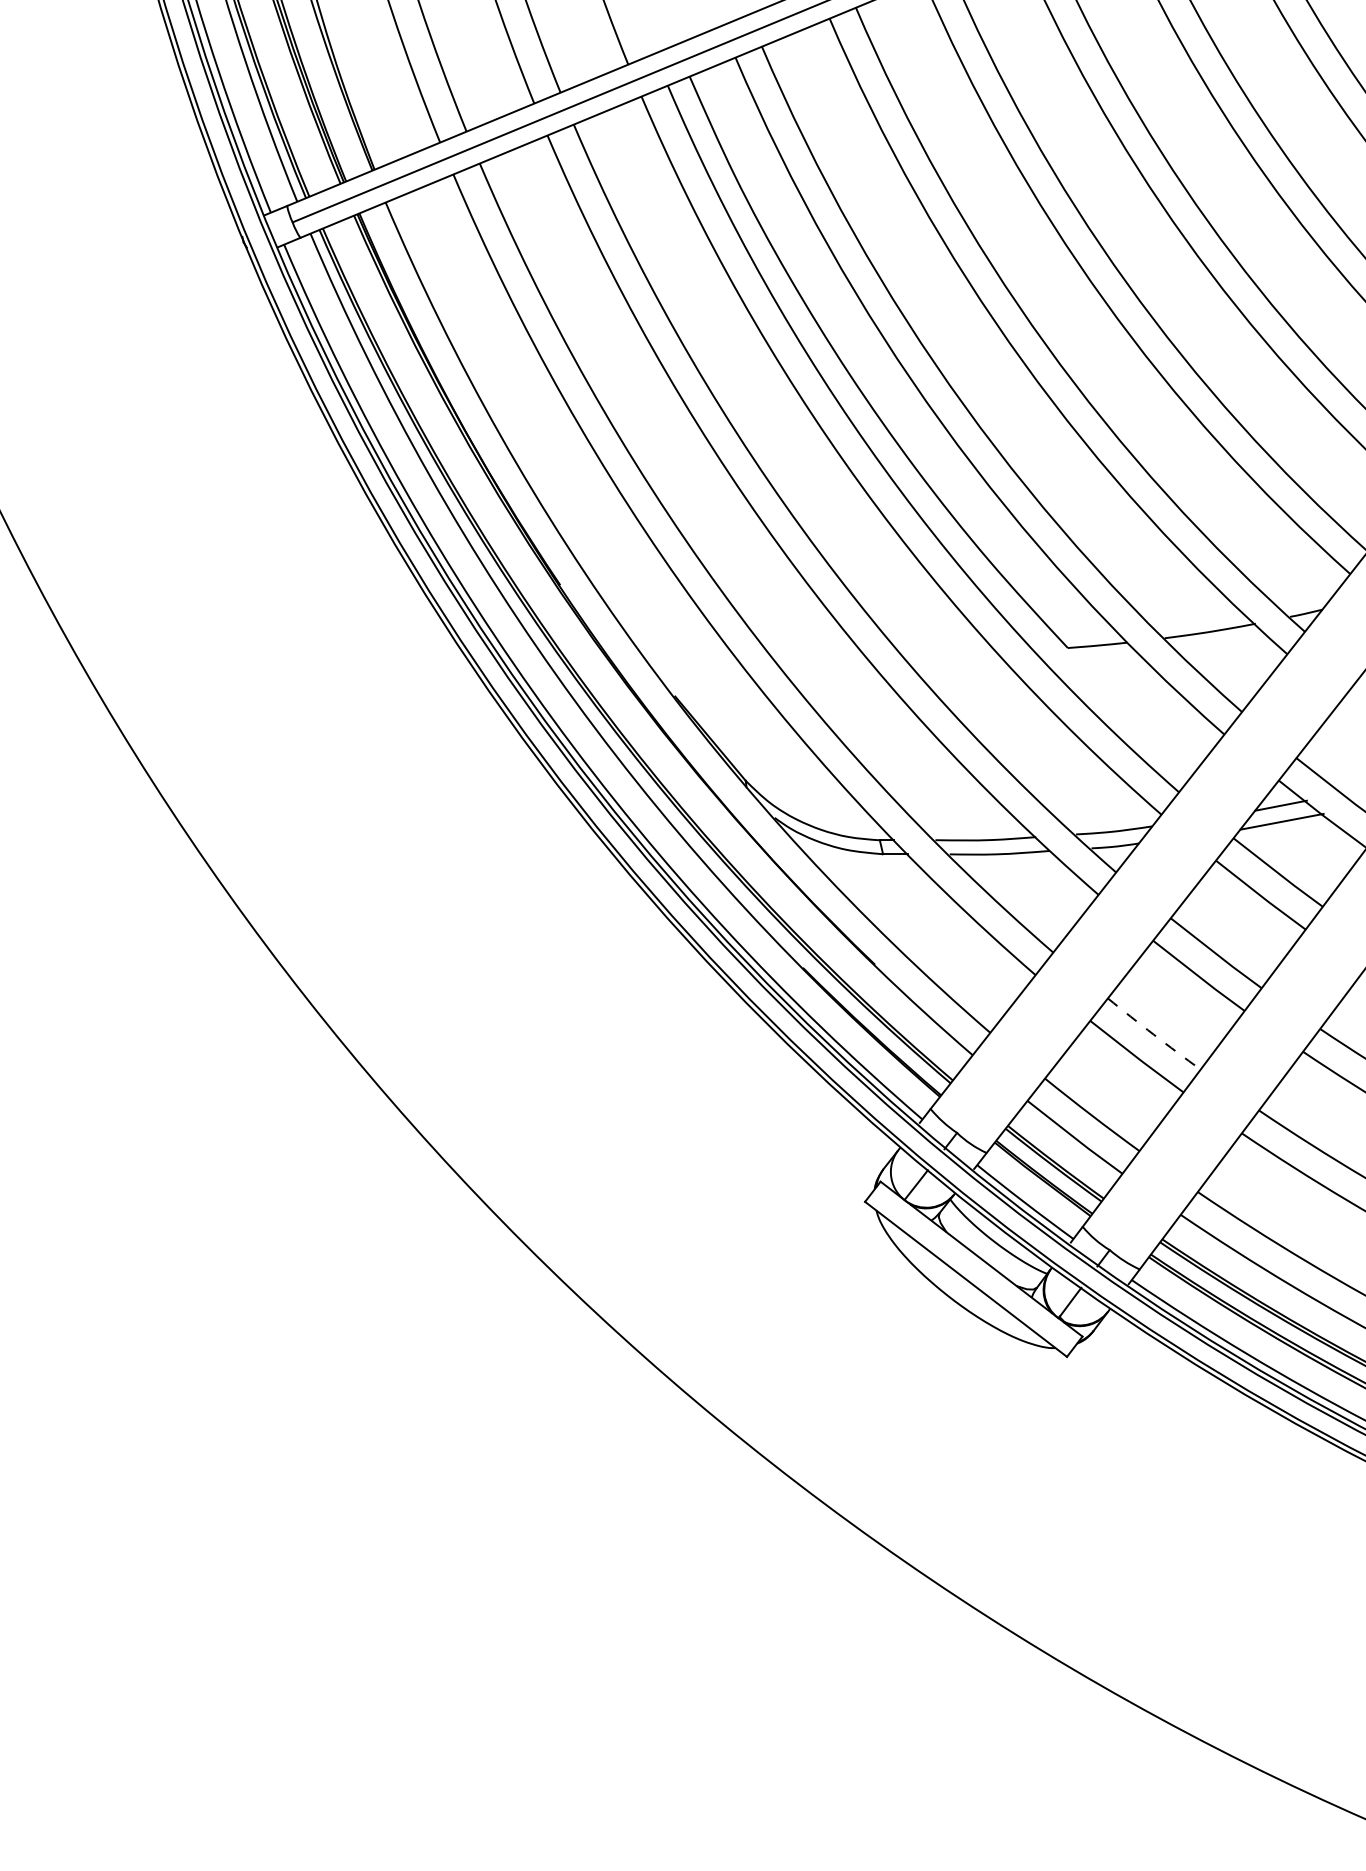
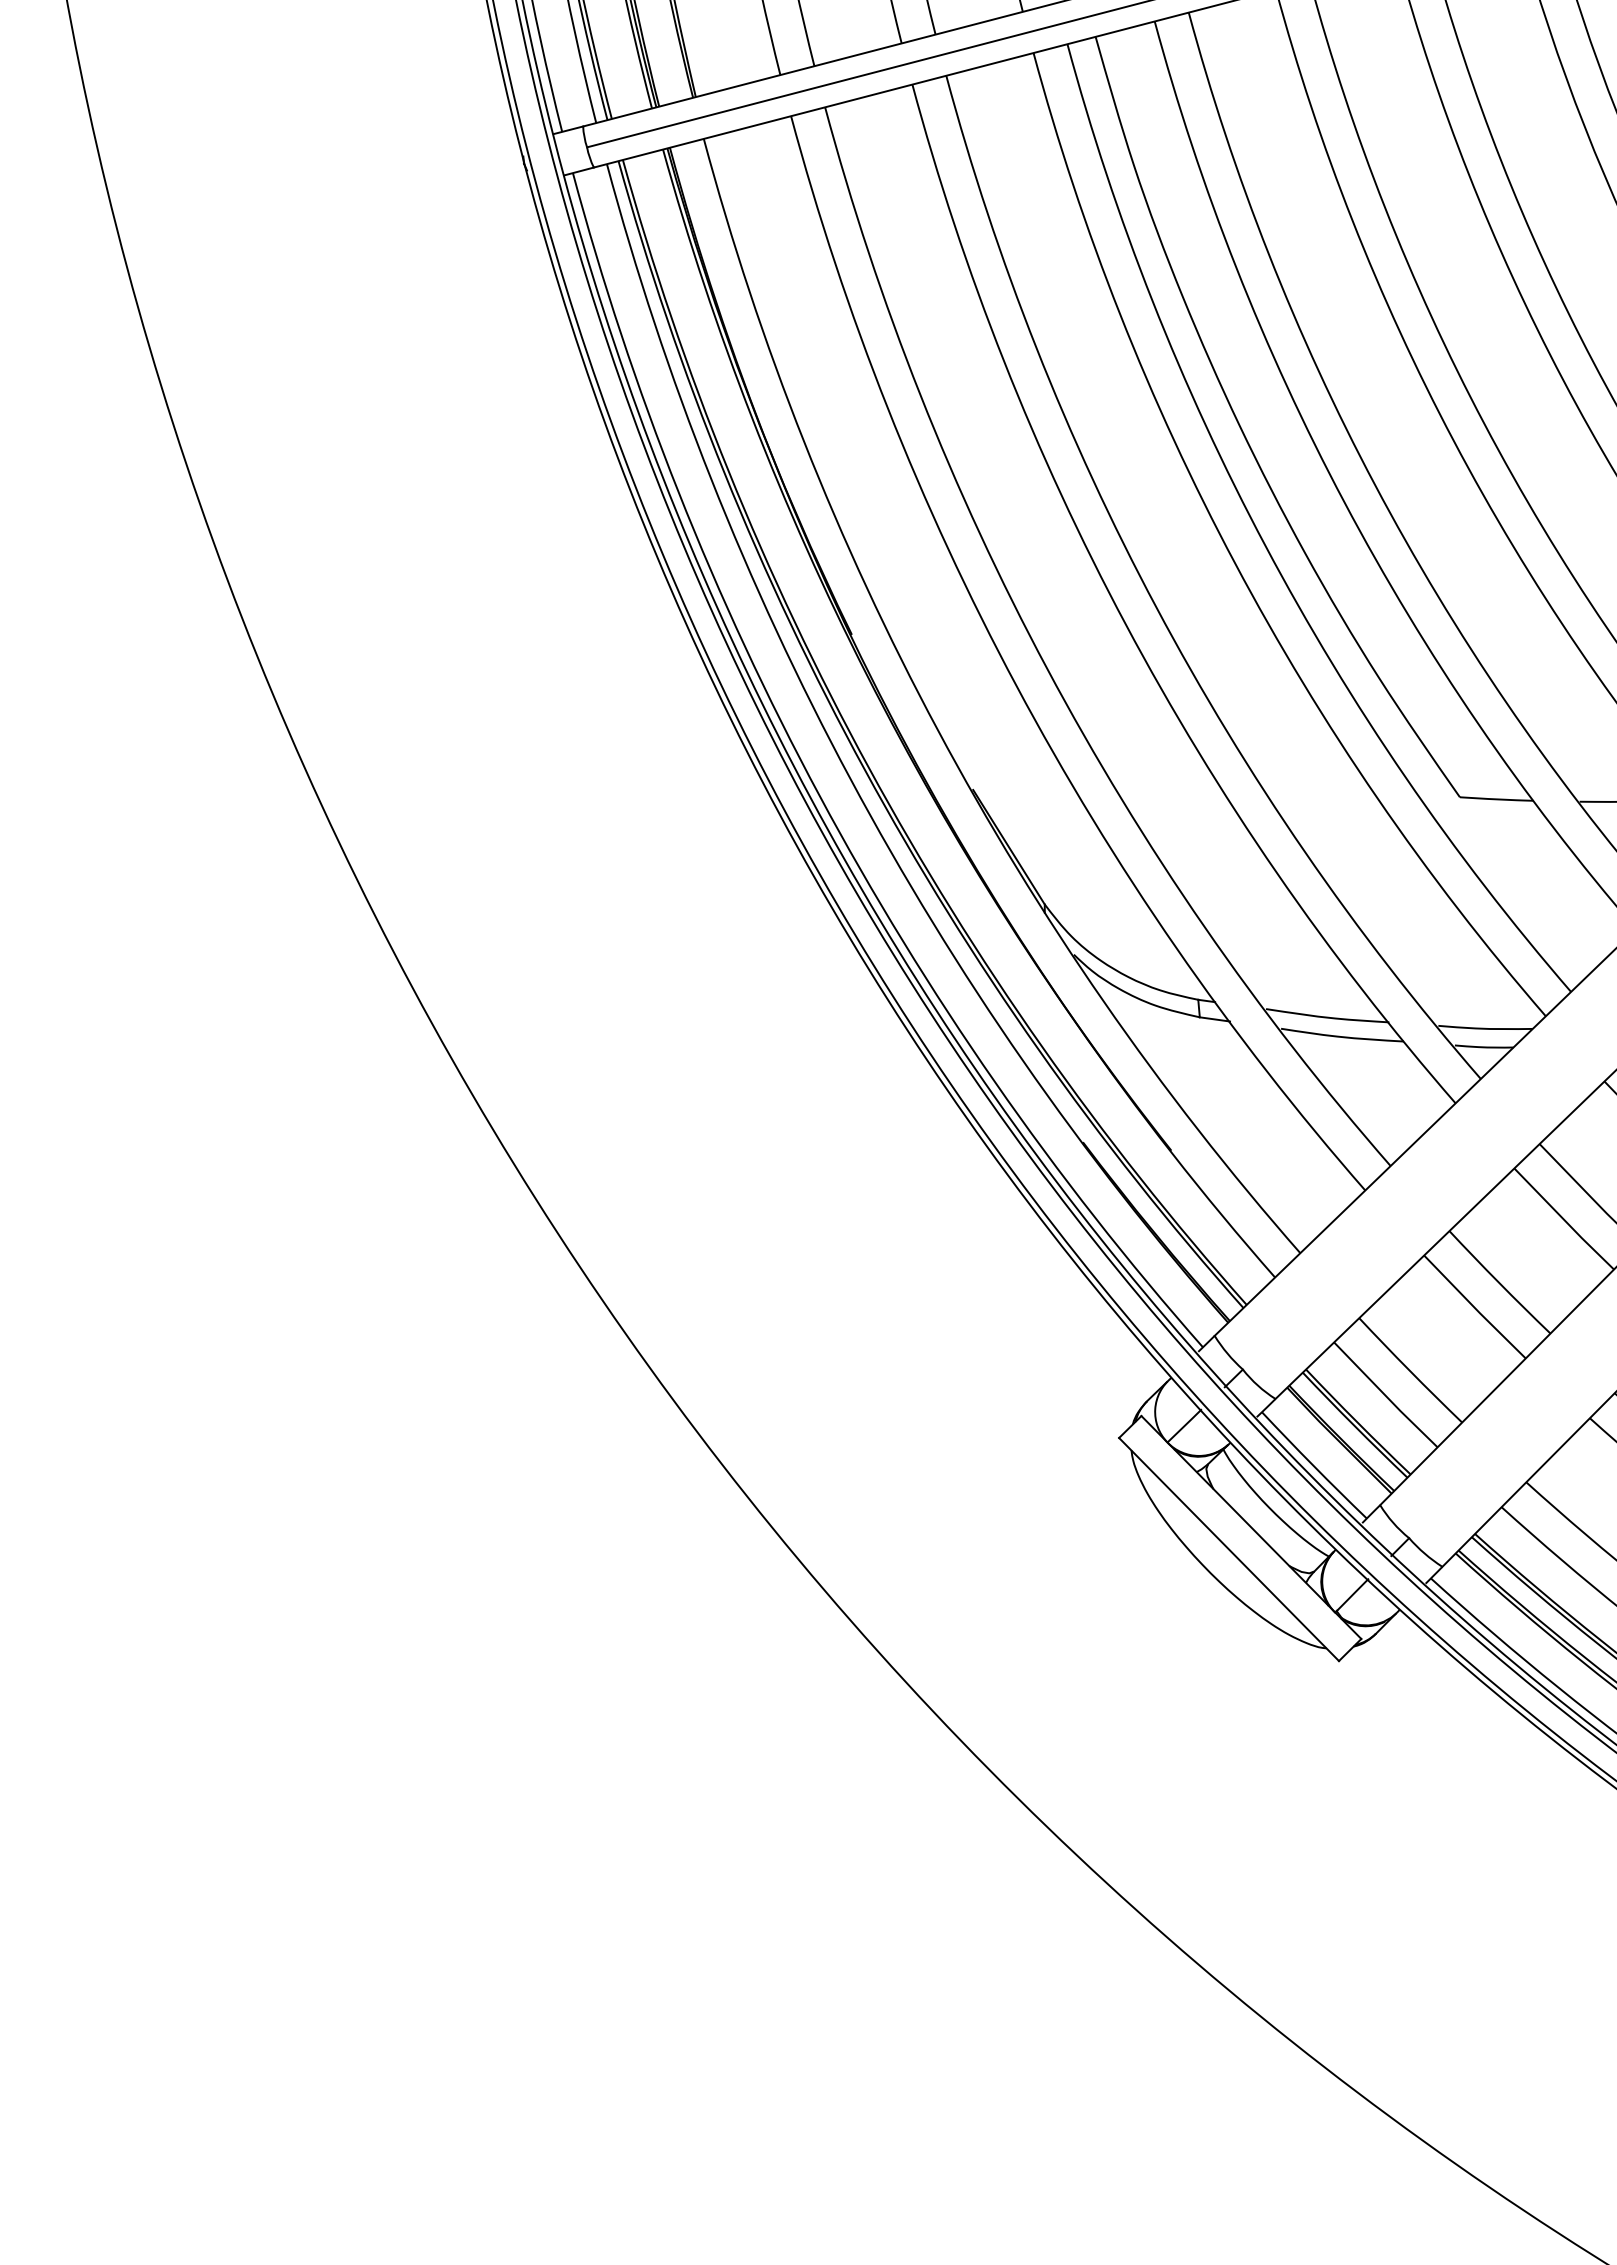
arc: (1153, 1034) -> (1498, 1282), dashed -> solid

